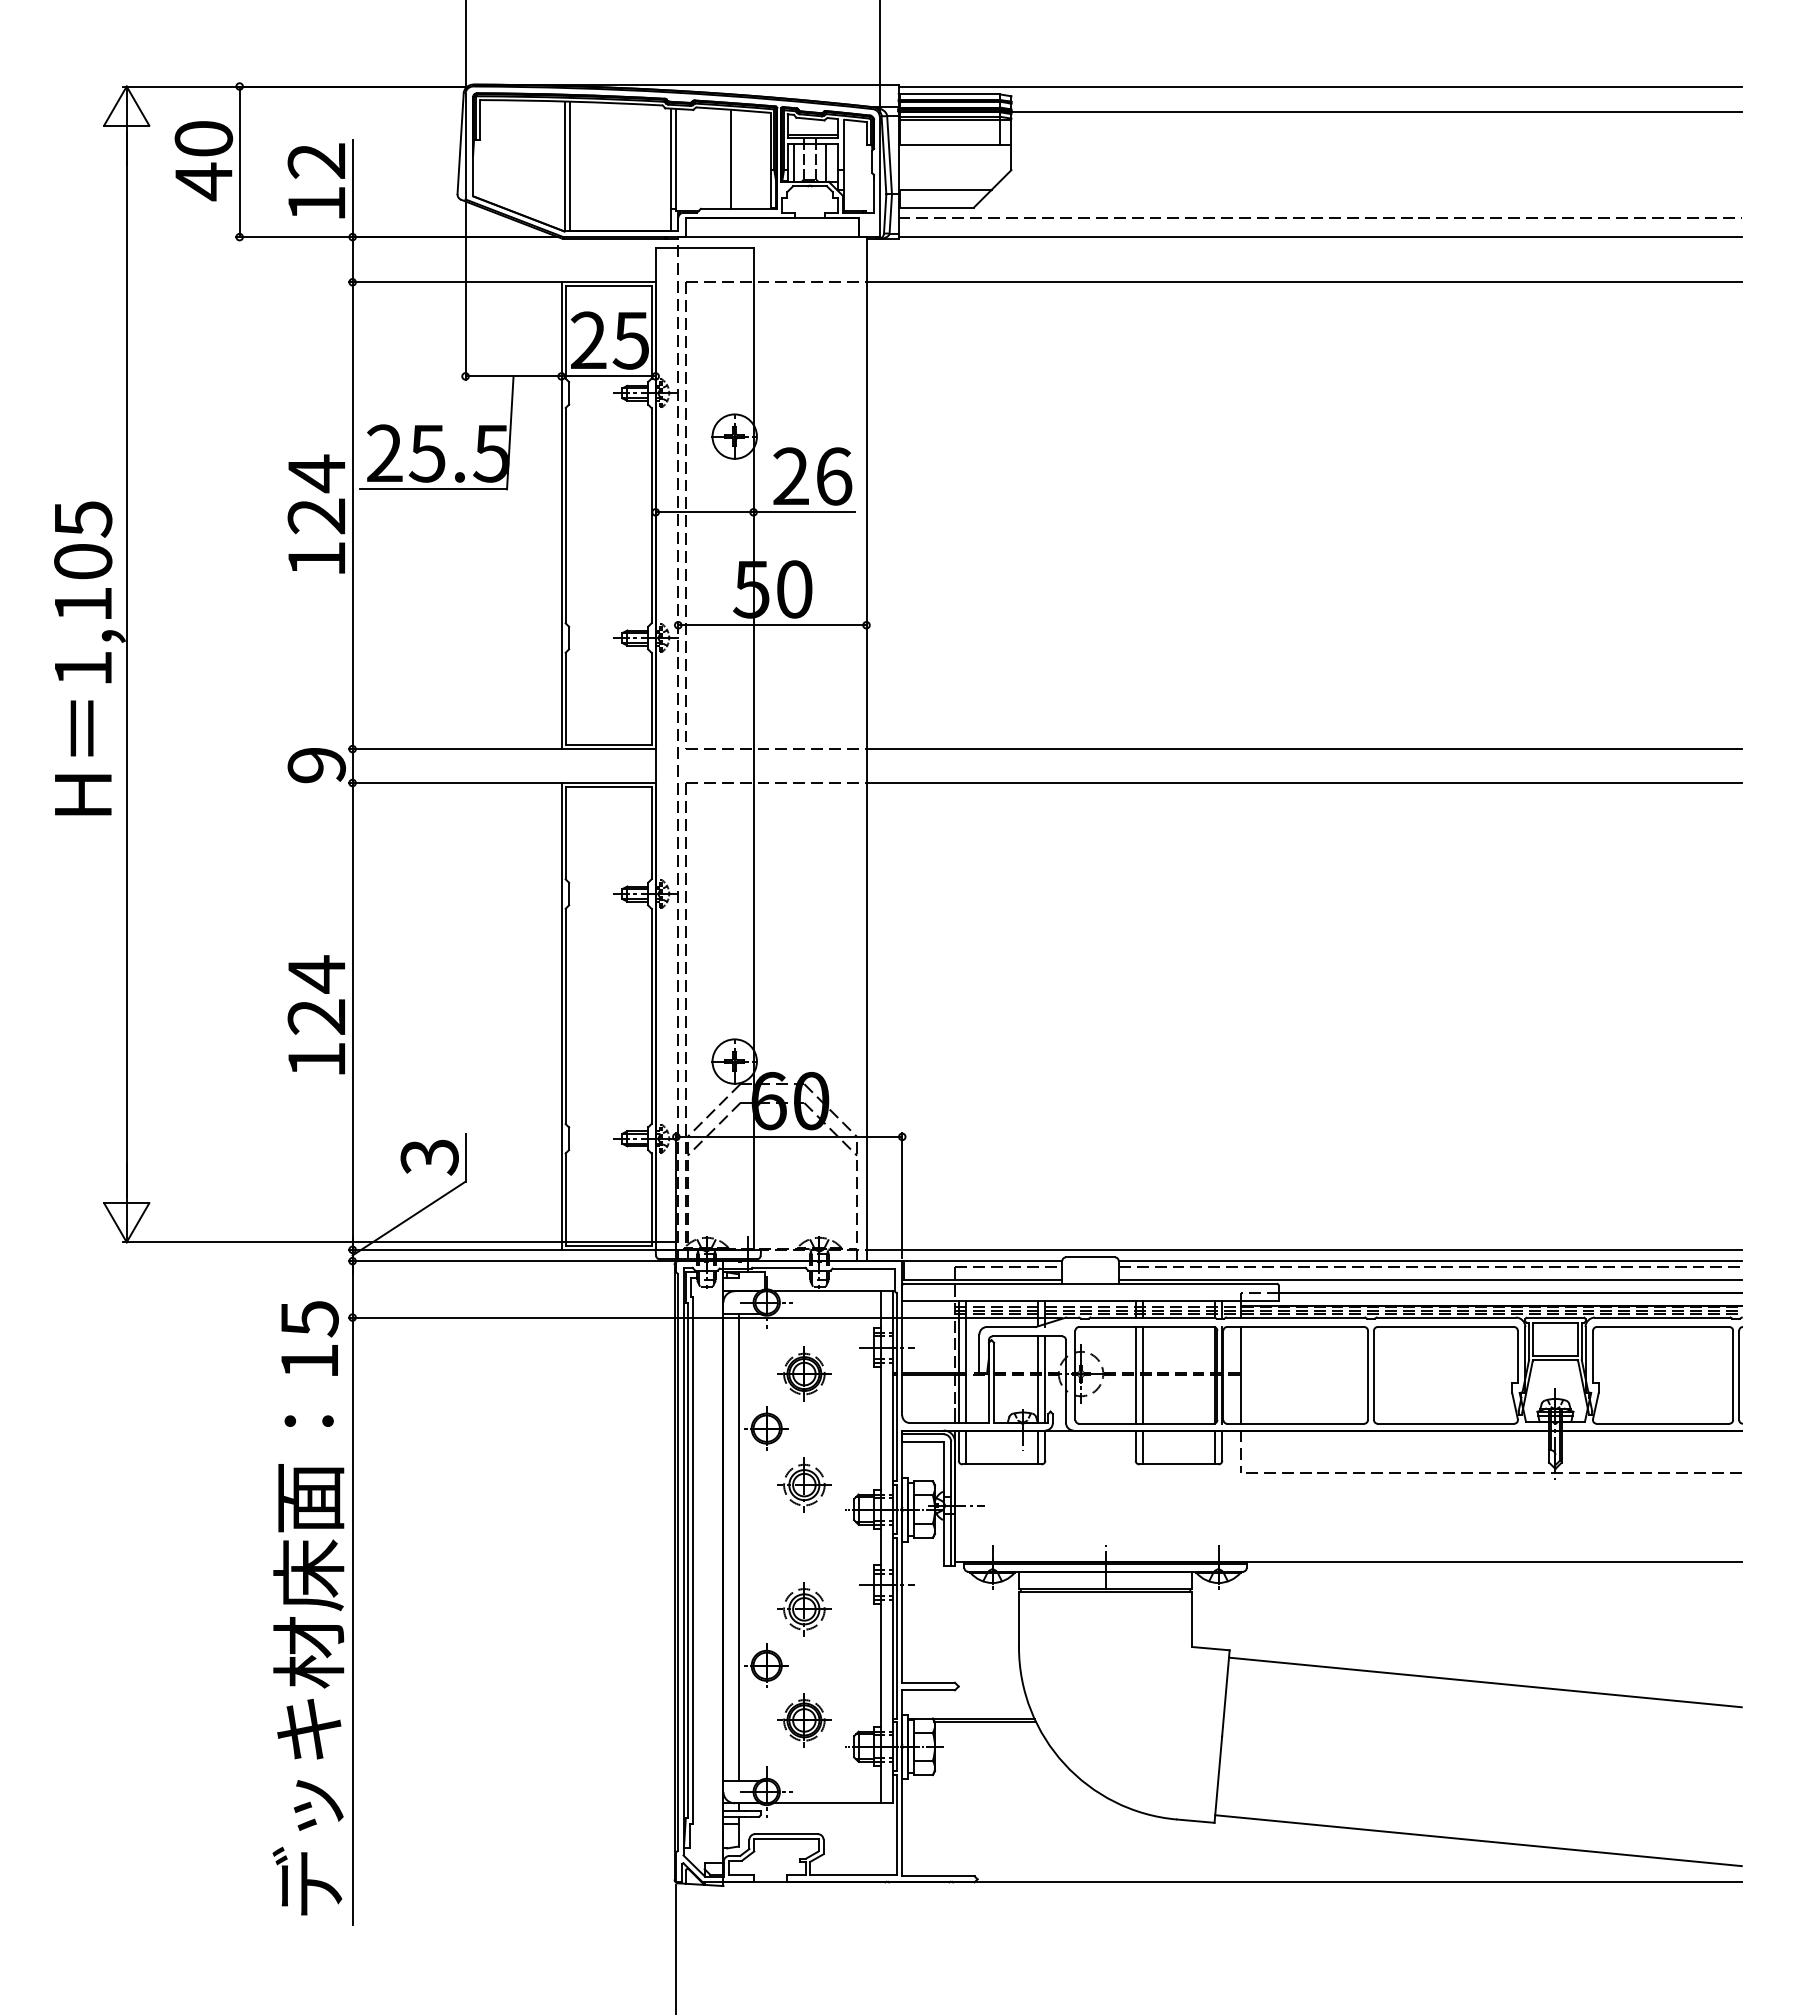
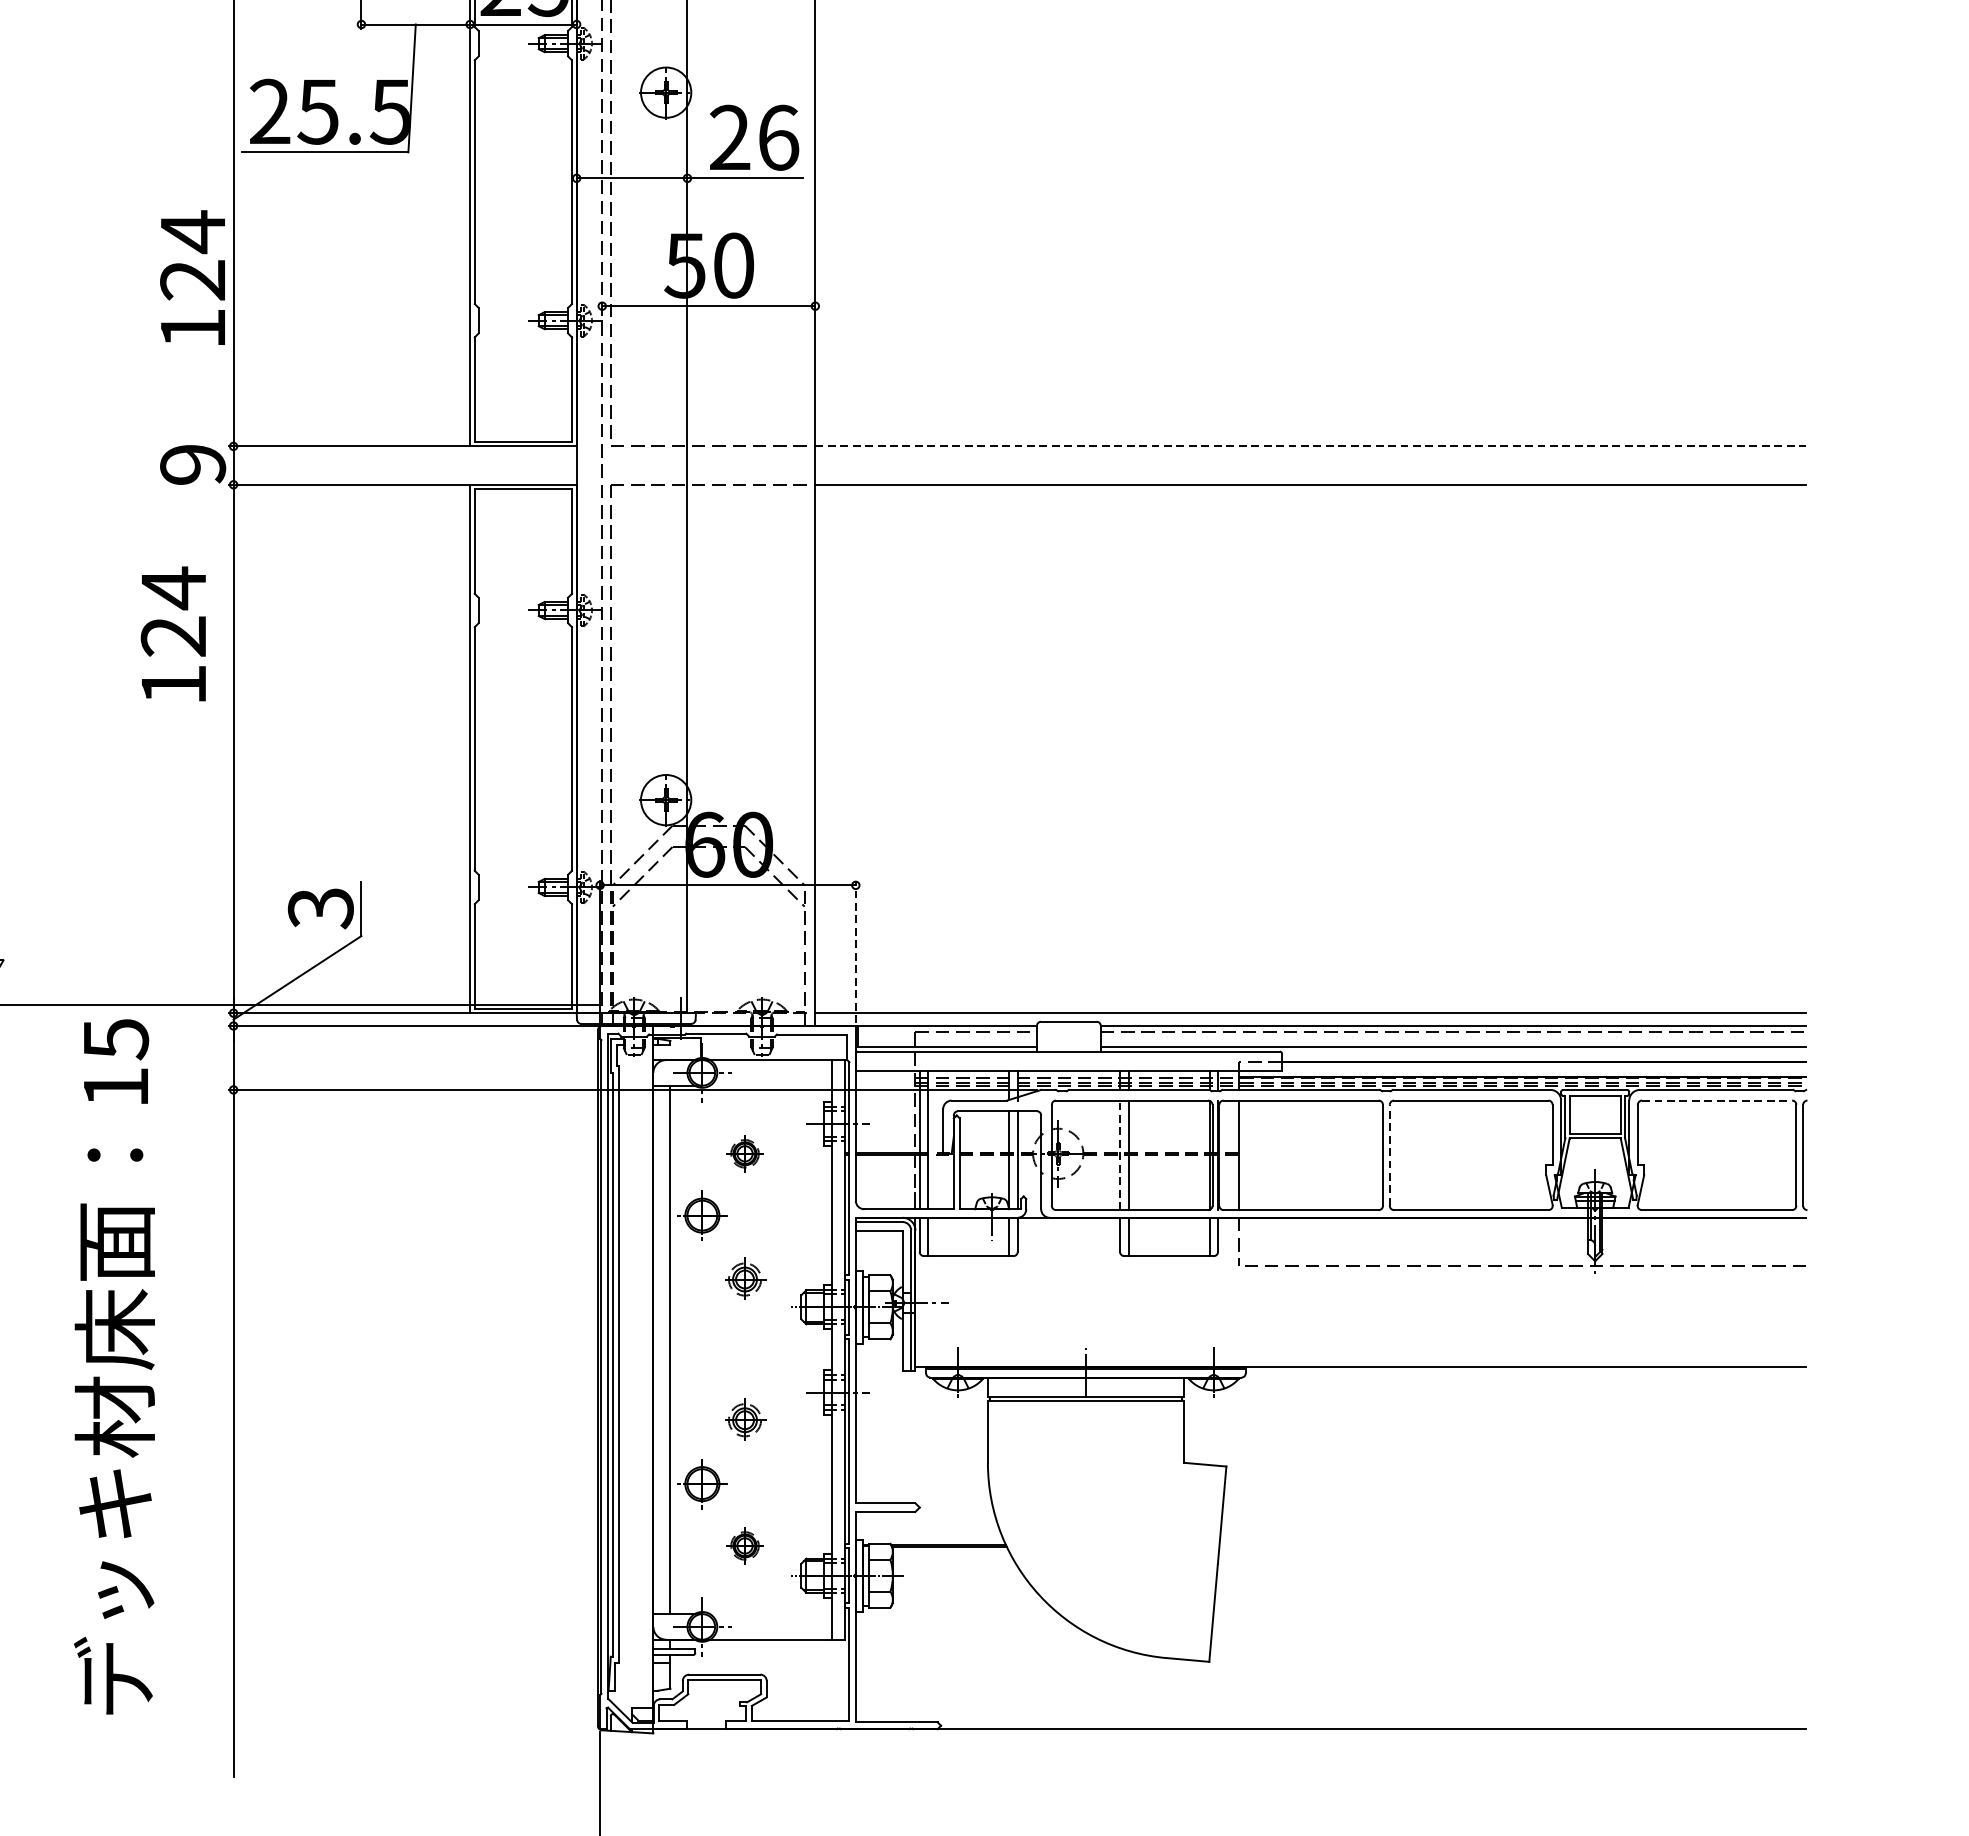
text: (315, 513) -> (191, 277), moved
line: (1304, 749) -> (1311, 446), solid -> dashed
text: (315, 1014) -> (172, 633), moved
line: (902, 1195) -> (856, 951), solid -> dashed
line: (1663, 1327) -> (1717, 1101), solid -> dashed
part: (804, 1373) -> (745, 1153), size x0.6
line: (1135, 1374) -> (1119, 1154), solid -> dashed
line: (1373, 1375) -> (1389, 1155), solid -> dashed
part: (804, 1484) -> (745, 1278), size x0.7
text: (308, 1608) -> (114, 1367), moved
part: (804, 1609) -> (745, 1420), size x0.7
line: (1485, 1682) -> (1516, 1502), removed
part: (804, 1720) -> (745, 1546), size x0.6
line: (1478, 1840) -> (1508, 1681), removed

